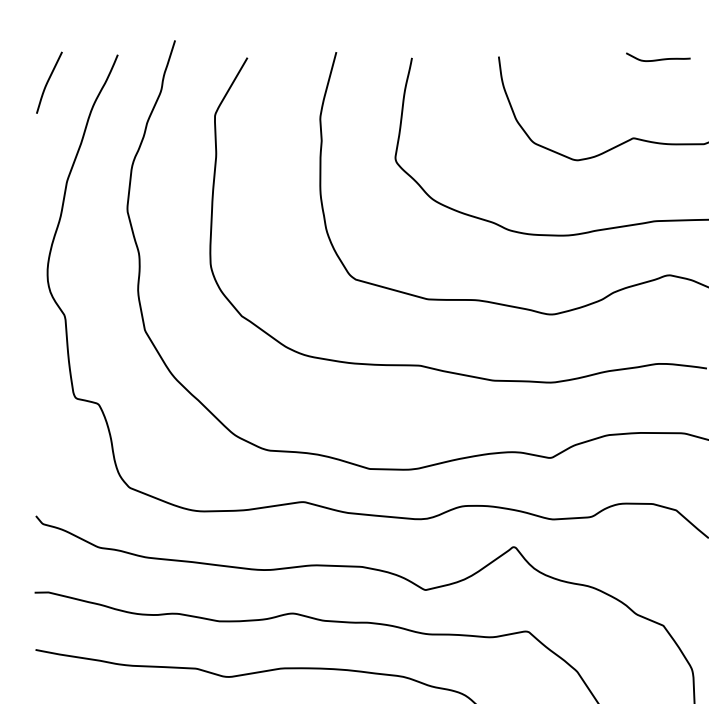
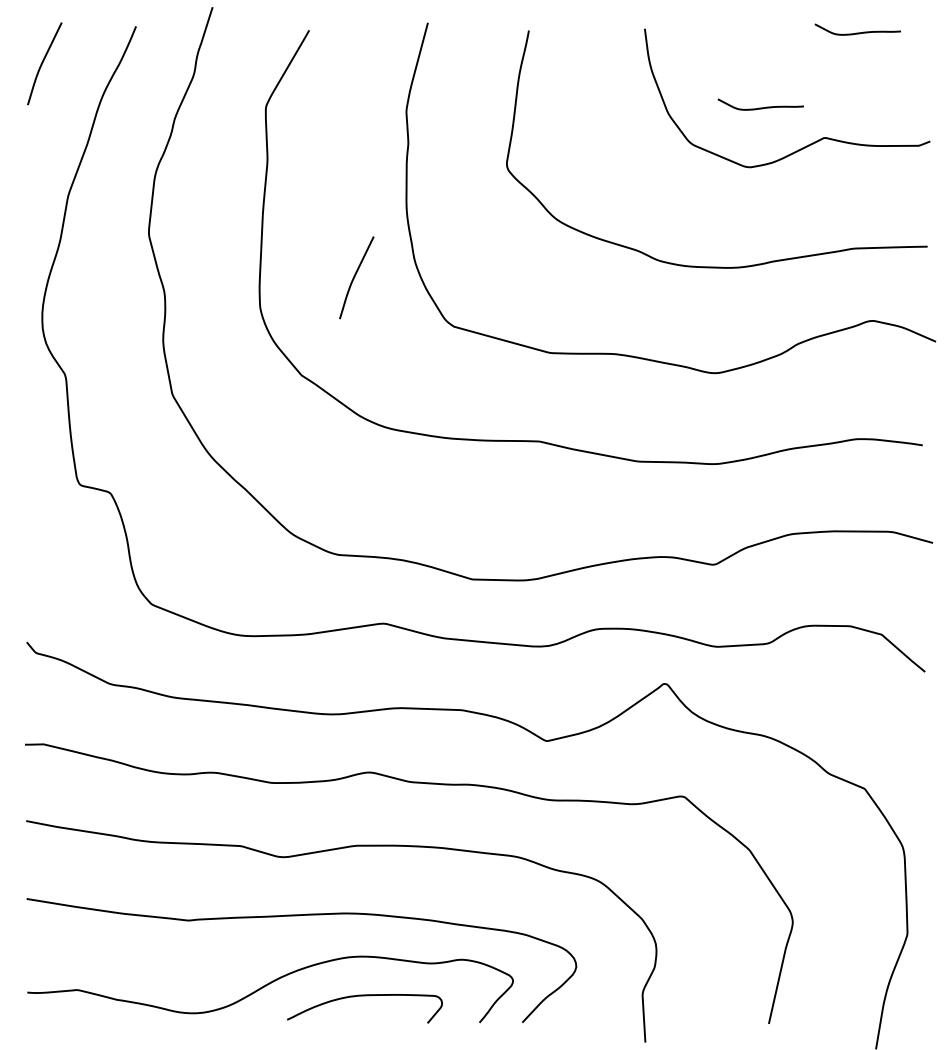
curve: (585, 115) -> (760, 107), added
curve: (282, 242) -> (355, 276), added

